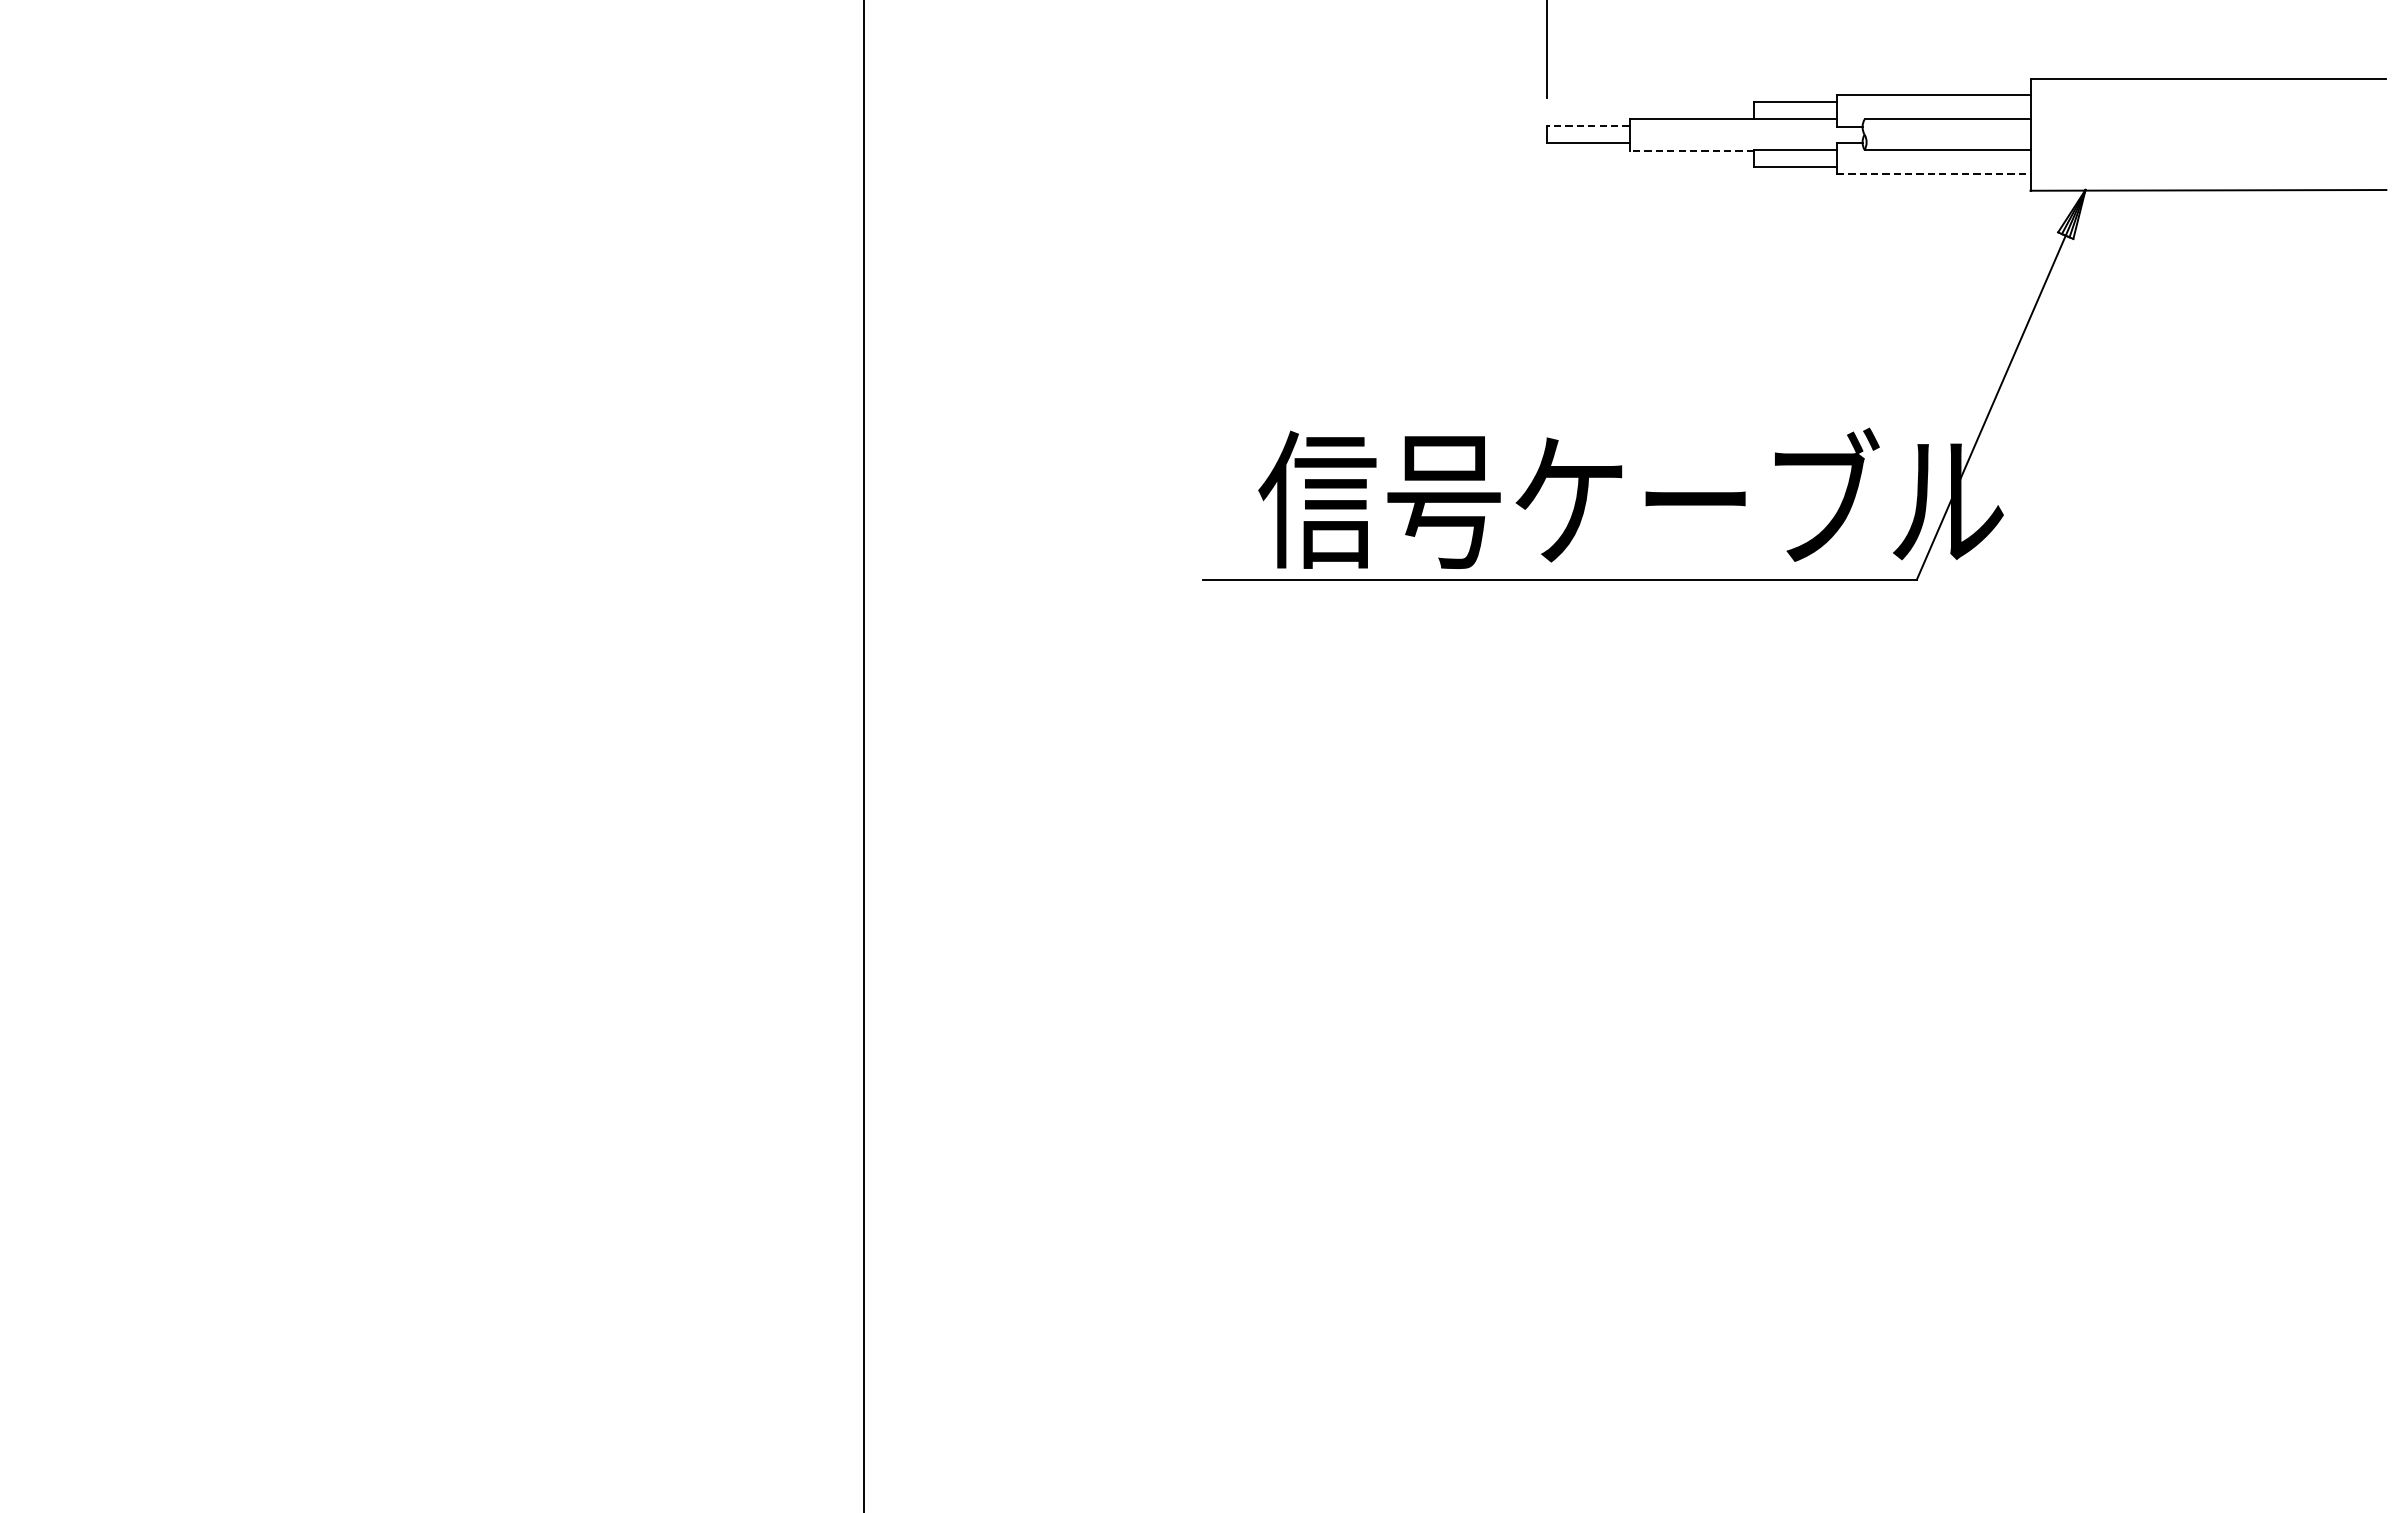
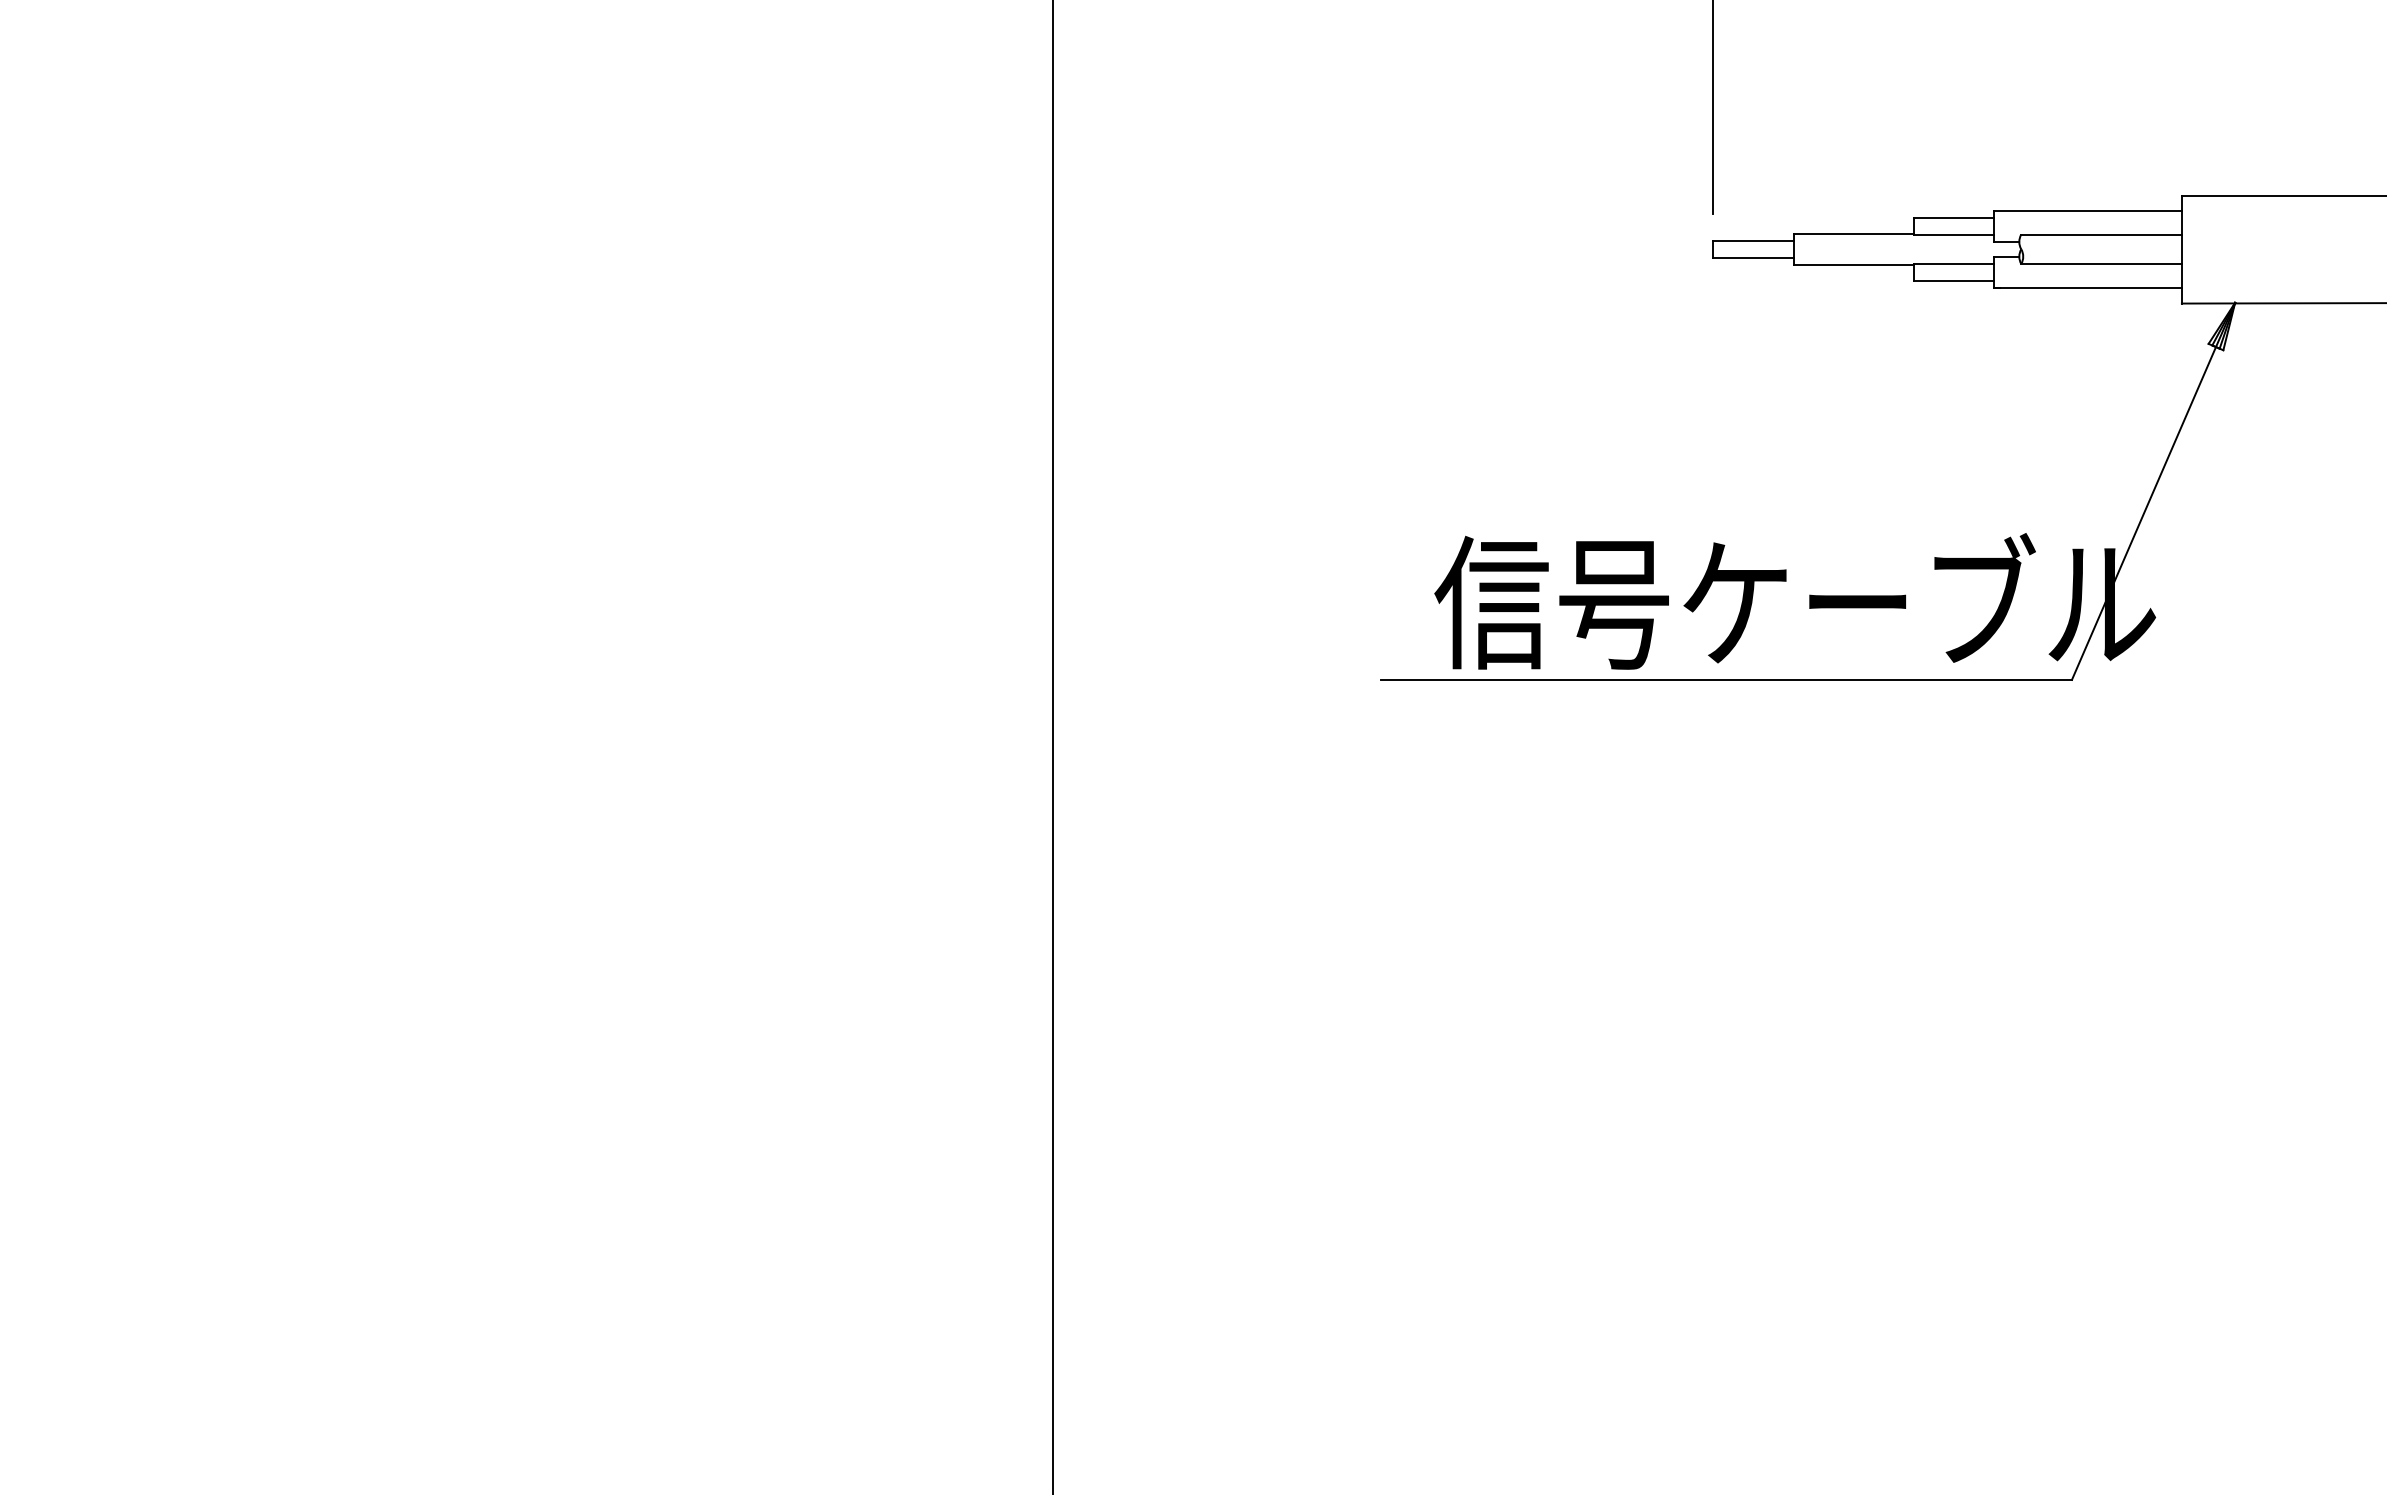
line: (1587, 125) -> (1753, 240), dashed -> solid
line: (1691, 150) -> (1853, 264), dashed -> solid
line: (1934, 174) -> (2088, 287), dashed -> solid

